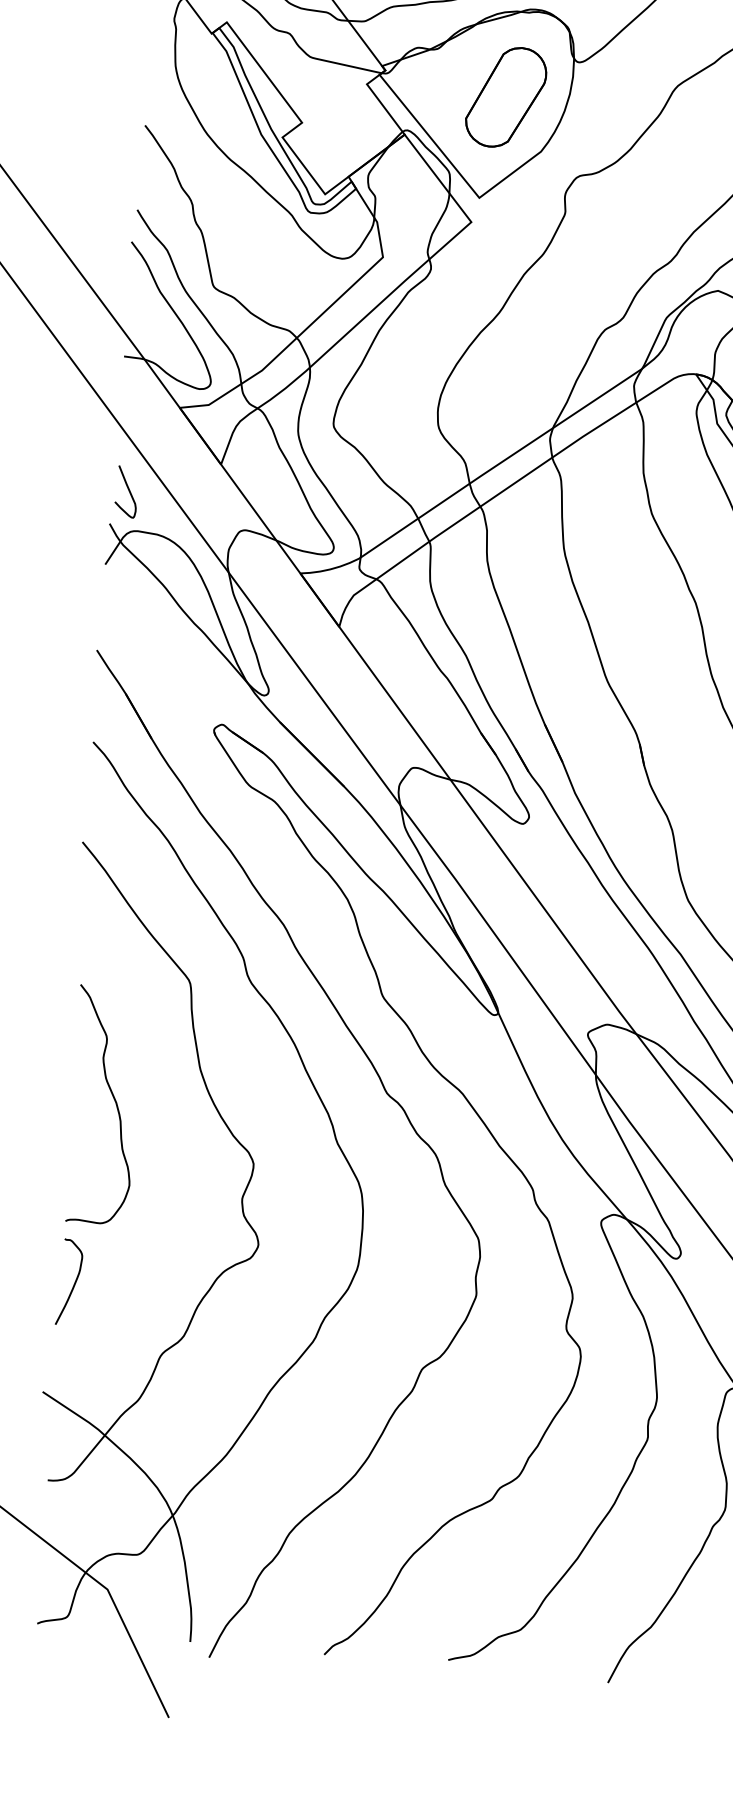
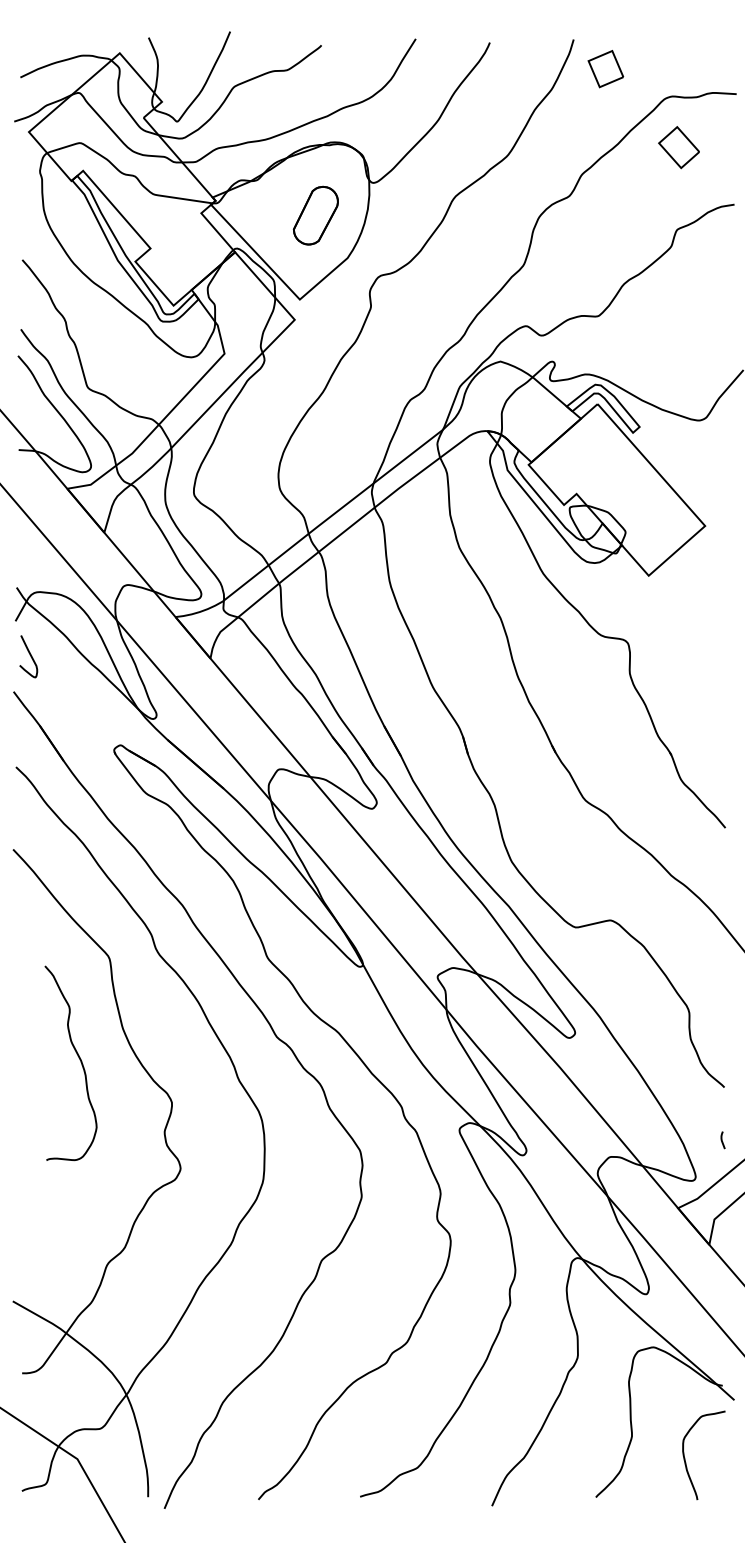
part: (505, 96) -> (315, 215), size x0.7
curve: (127, 490) -> (29, 655), moved
curve: (113, 1099) -> (78, 1058), moved
curve: (73, 1284) -> (31, 1211), removed

